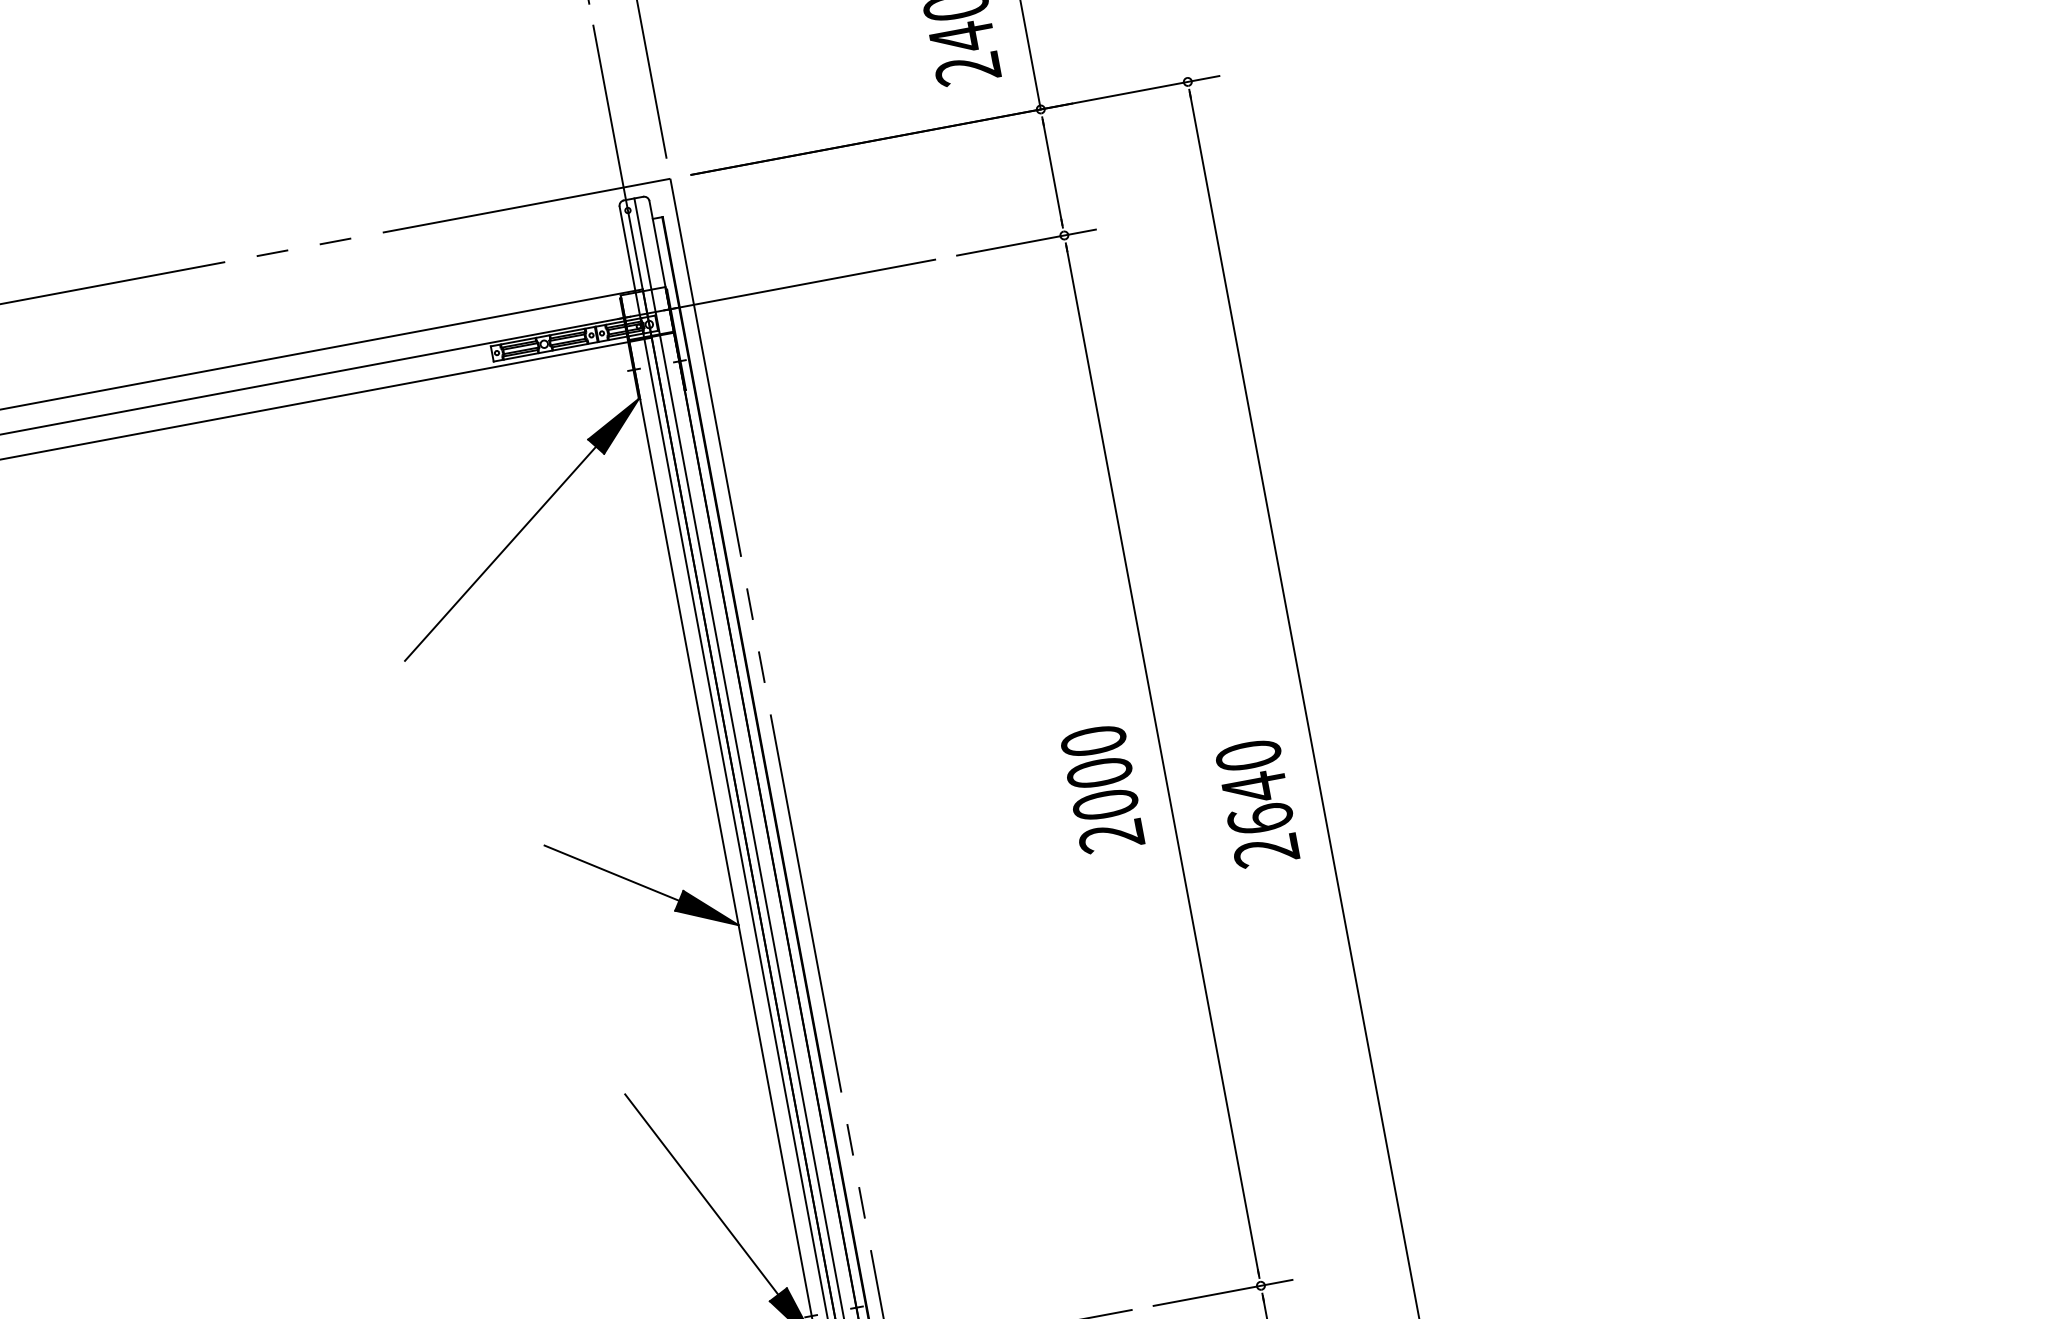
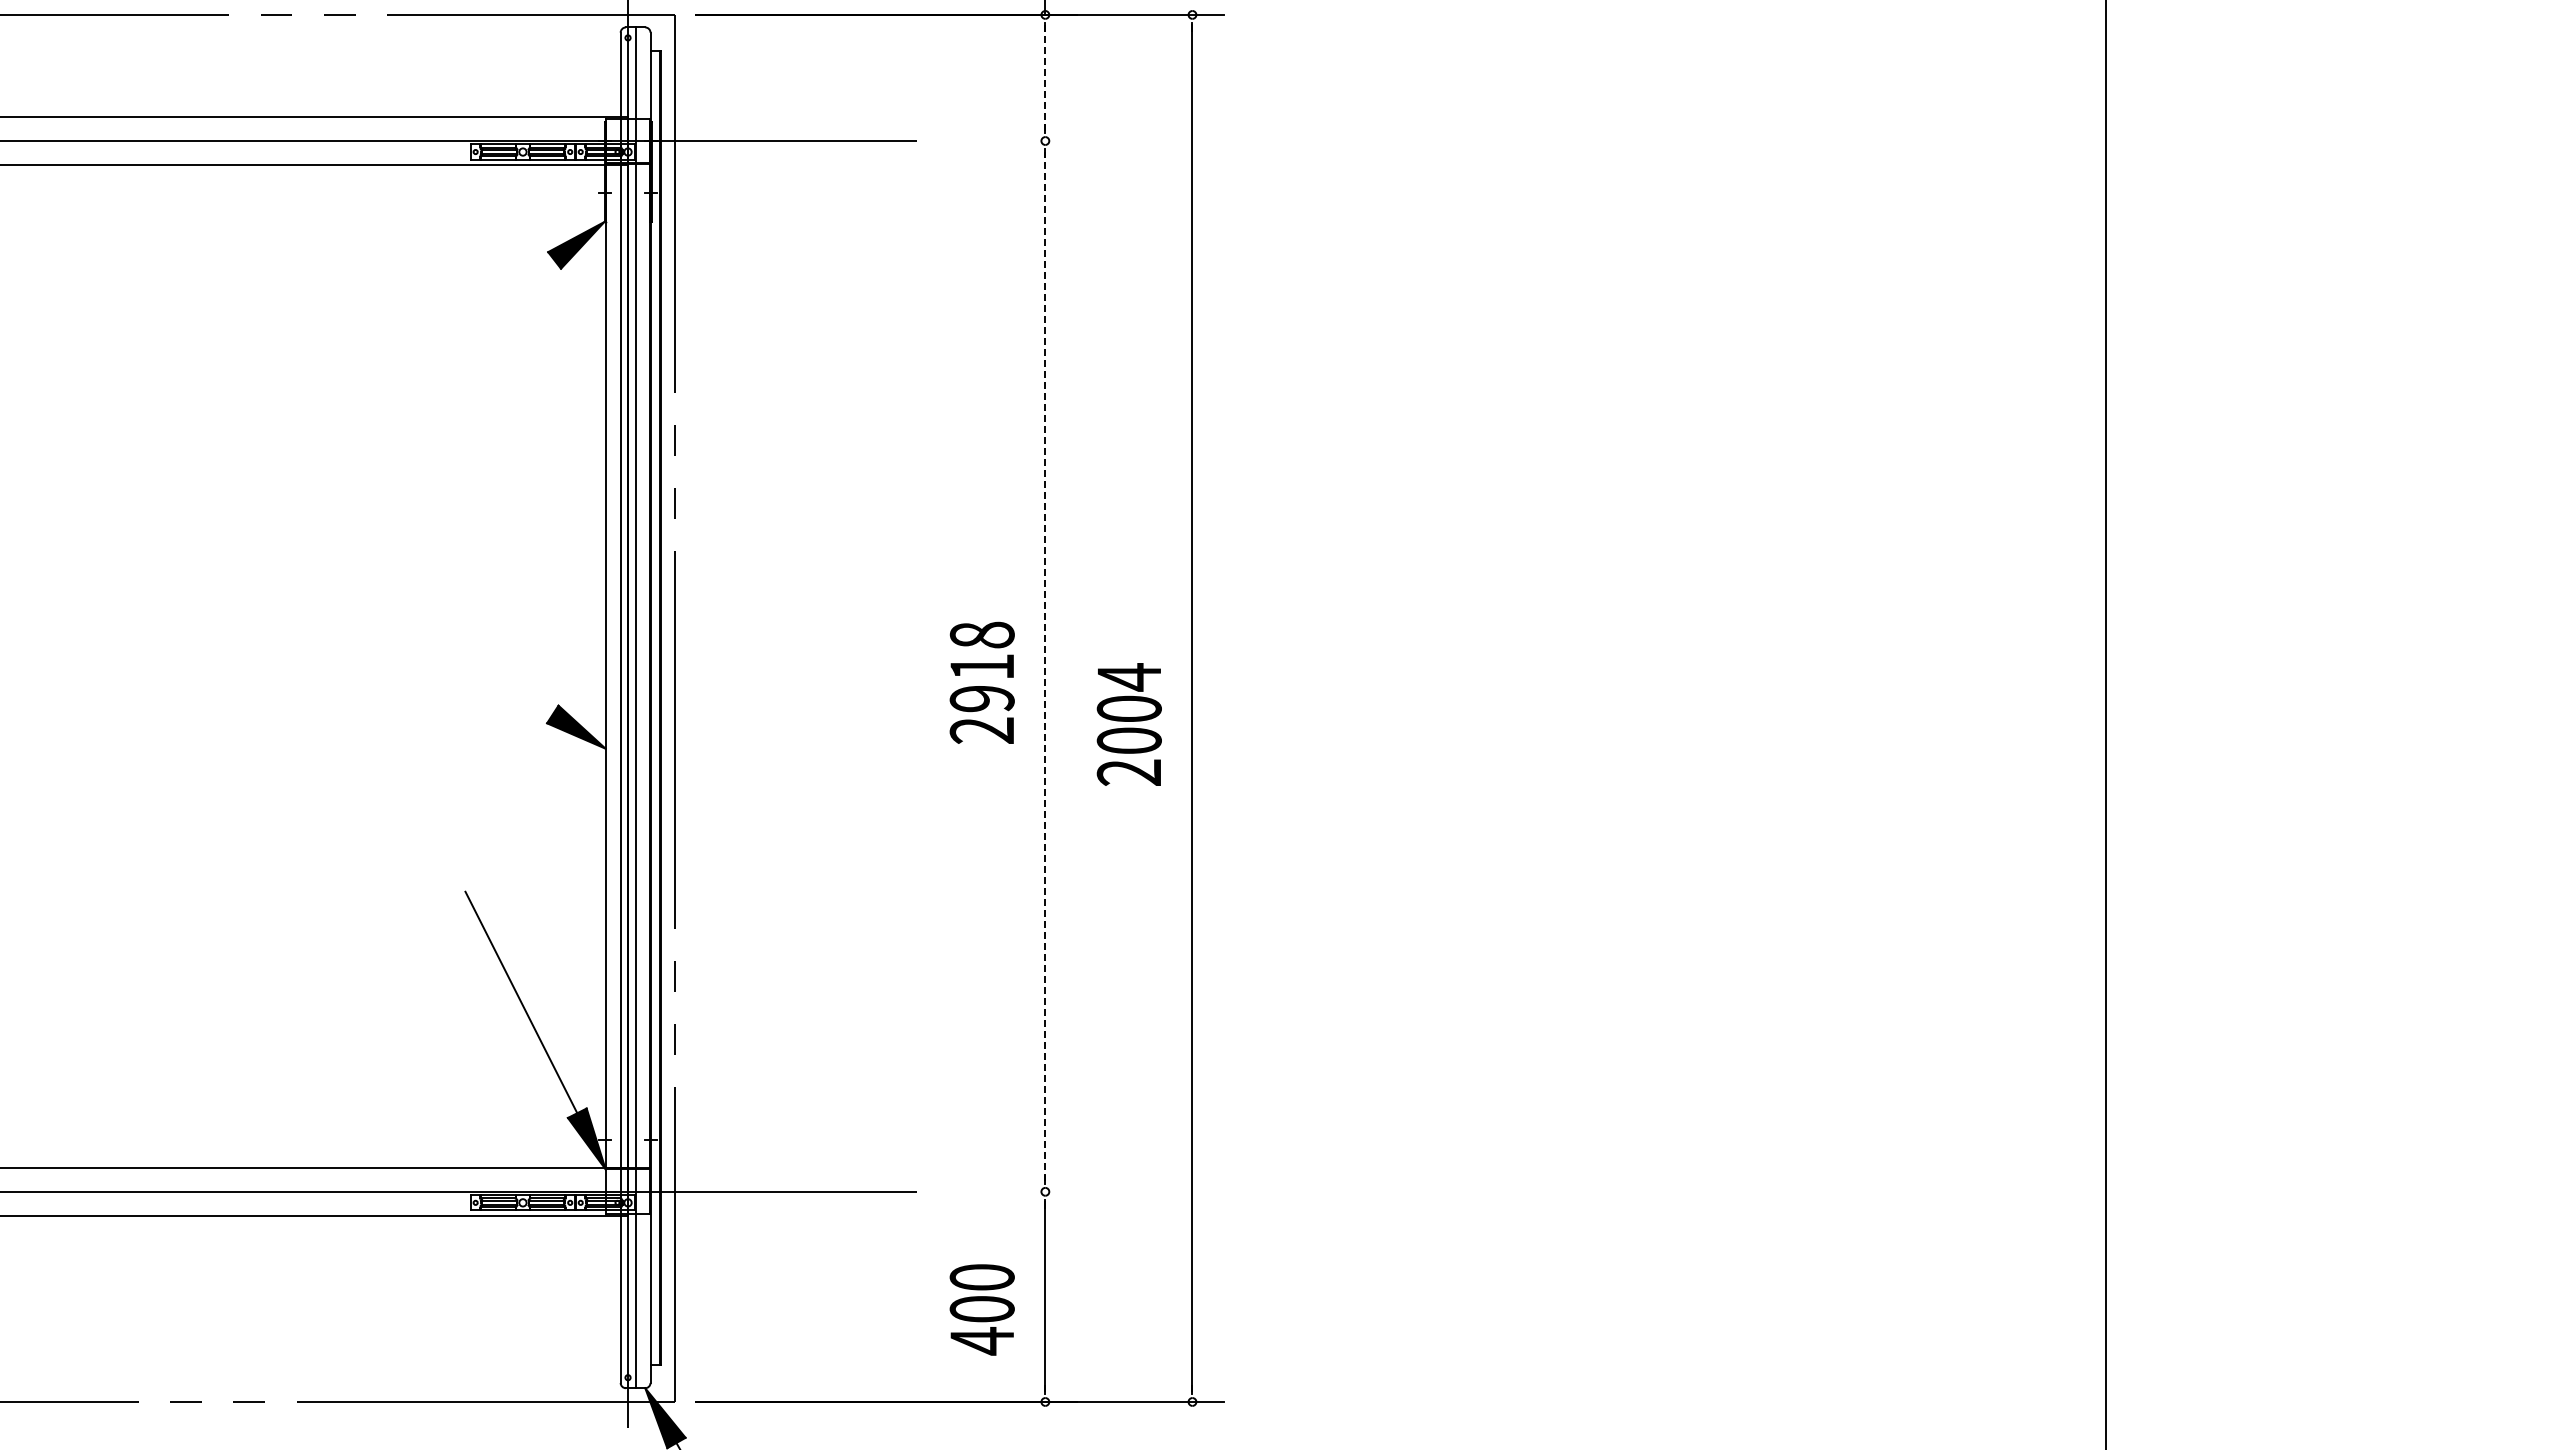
line: (1052, 171) -> (1045, 77), solid -> dashed
line: (1026, 243) -> (1007, 141), removed
line: (500, 553) -> (442, 346), removed
line: (1162, 760) -> (1045, 666), solid -> dashed
text: (1098, 772) -> (981, 666), 2000 -> 2918
text: (1253, 787) -> (1128, 708), 2640 -> 2004
line: (611, 873) -> (492, 675), removed
line: (1223, 1292) -> (1007, 1191), removed

